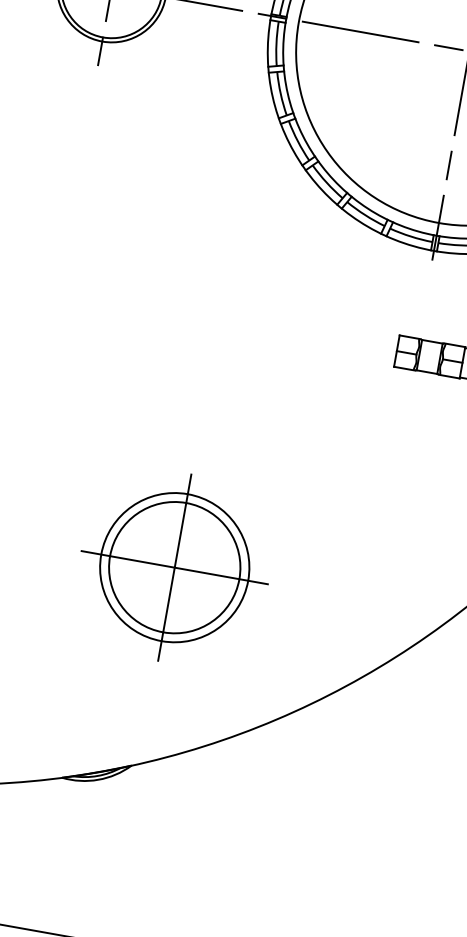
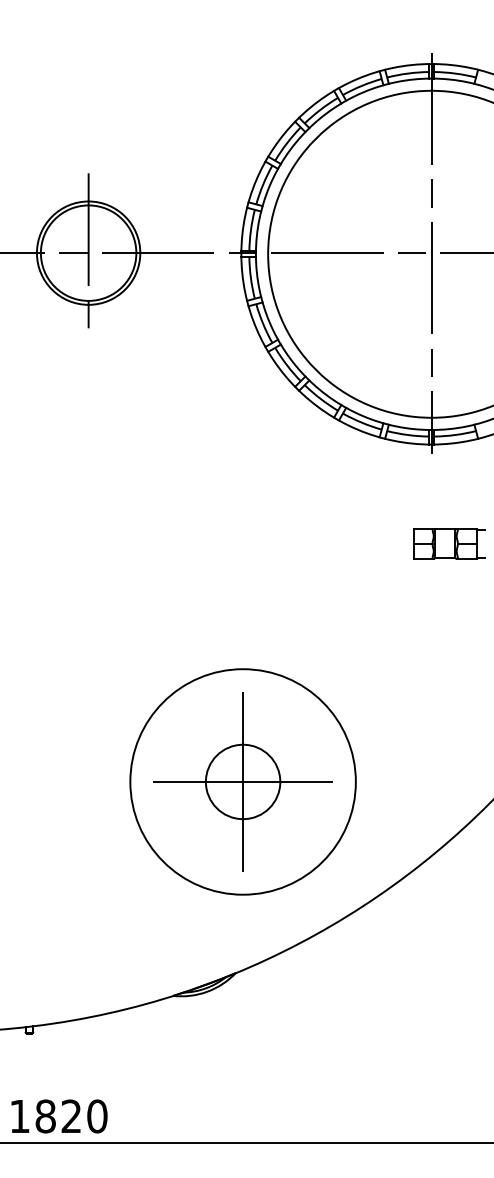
circle: (174, 567) -> (242, 781), size x1.6
circle: (175, 567) -> (243, 781), size x0.6

